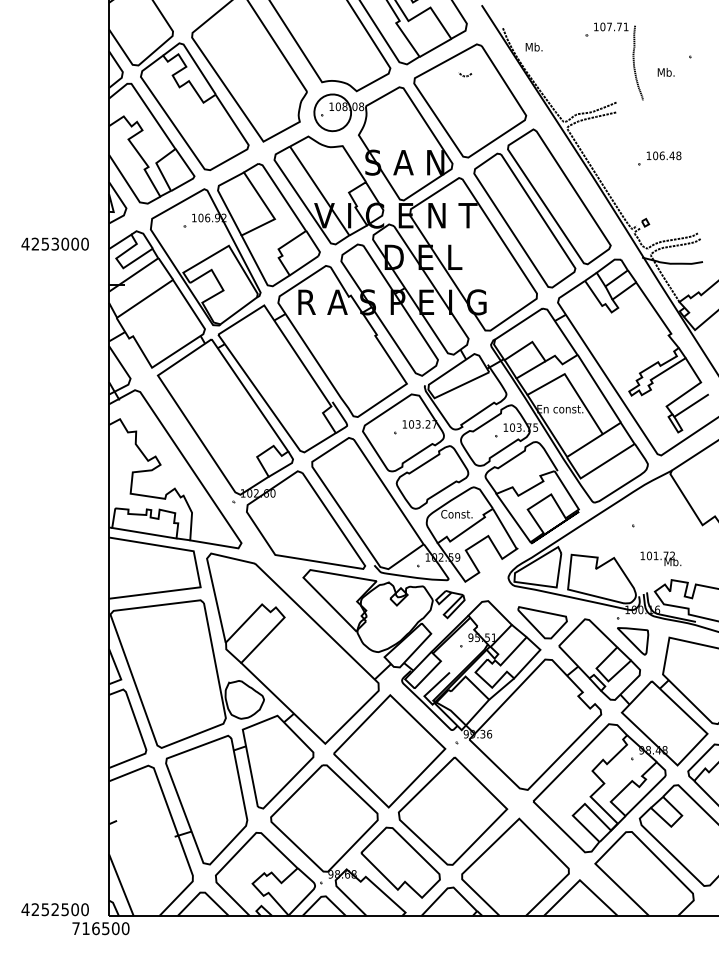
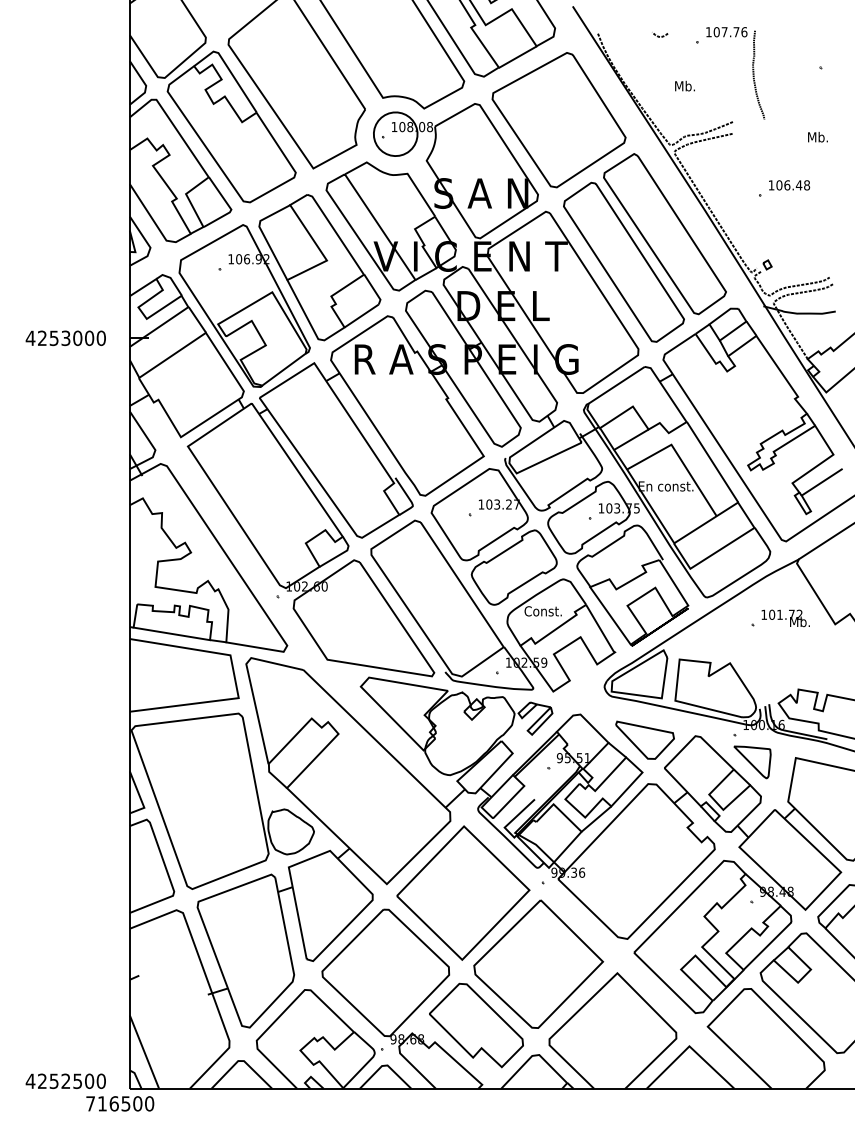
text: (626, 27) -> (744, 32), 107.71 -> 107.76
text: (533, 46) -> (684, 85), moved
text: (665, 72) -> (817, 137), moved
curve: (463, 75) -> (658, 35), moved
text: (54, 244) -> (65, 338), moved
text: (660, 558) -> (785, 618), moved

